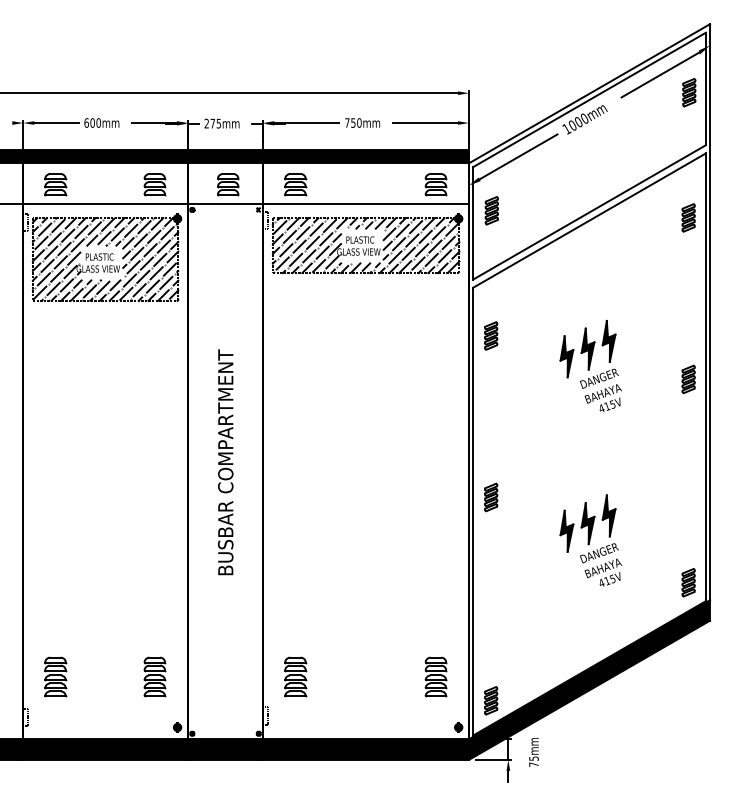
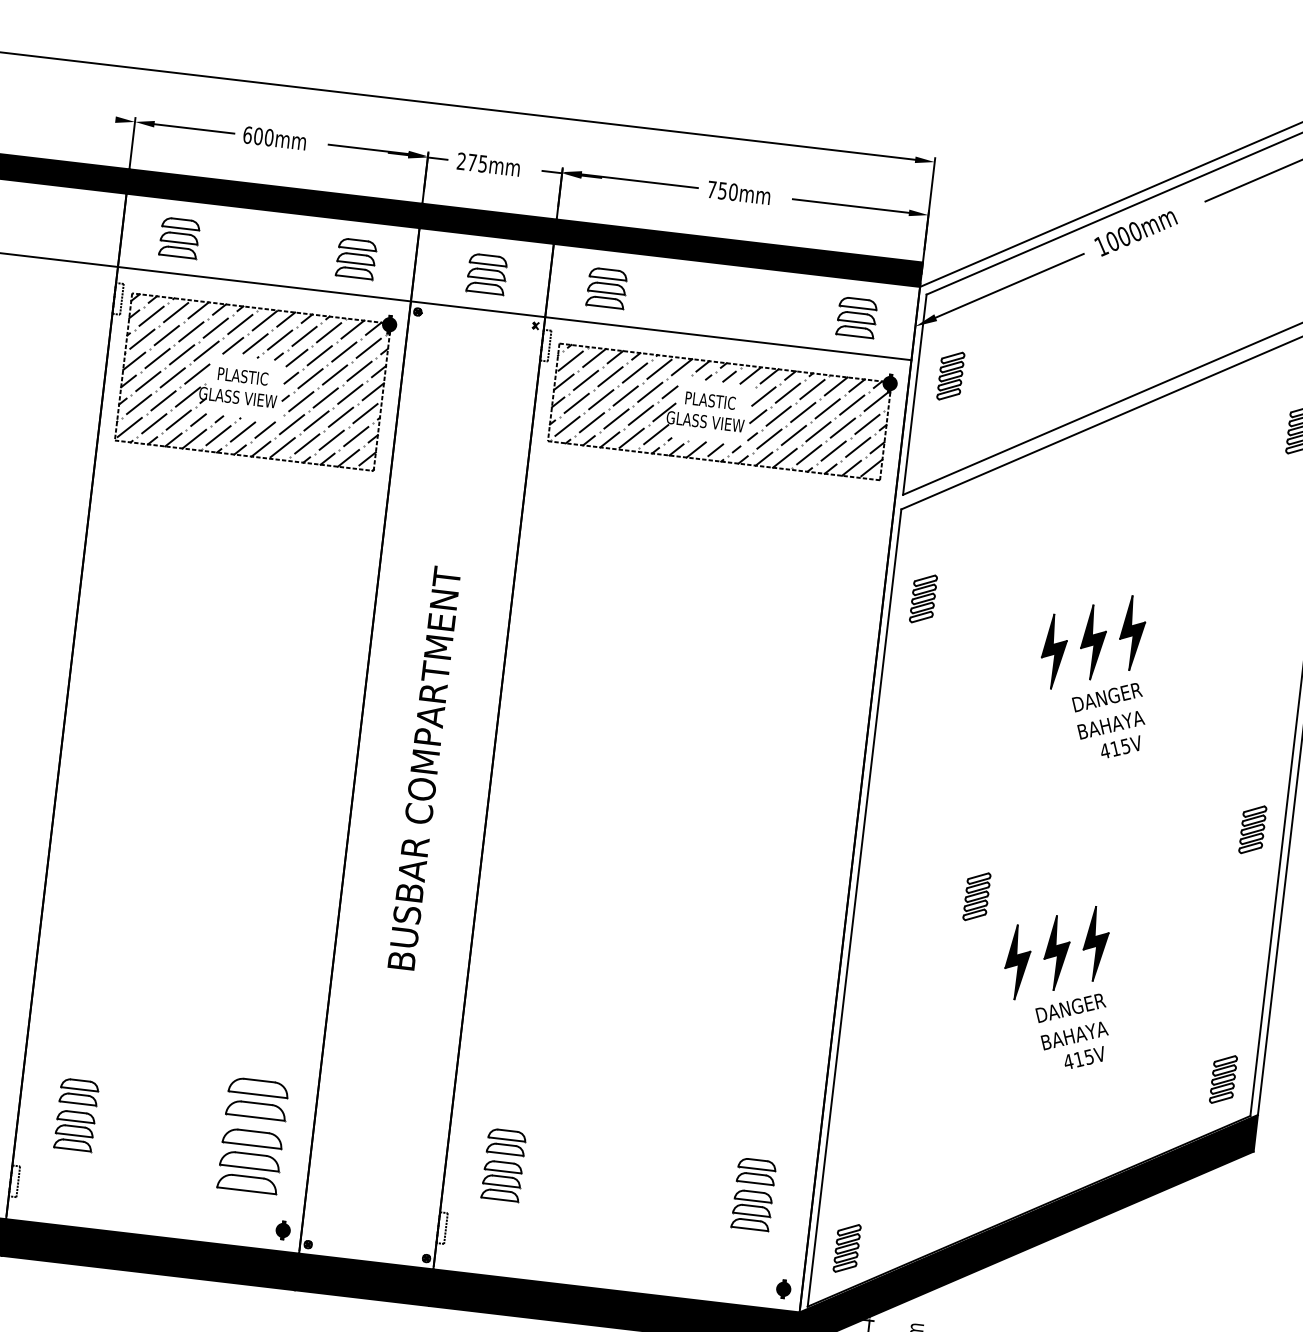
part: (688, 379) -> (1252, 829), moved
part: (491, 497) -> (977, 896), moved
part: (154, 676) -> (252, 1134), size x1.6

